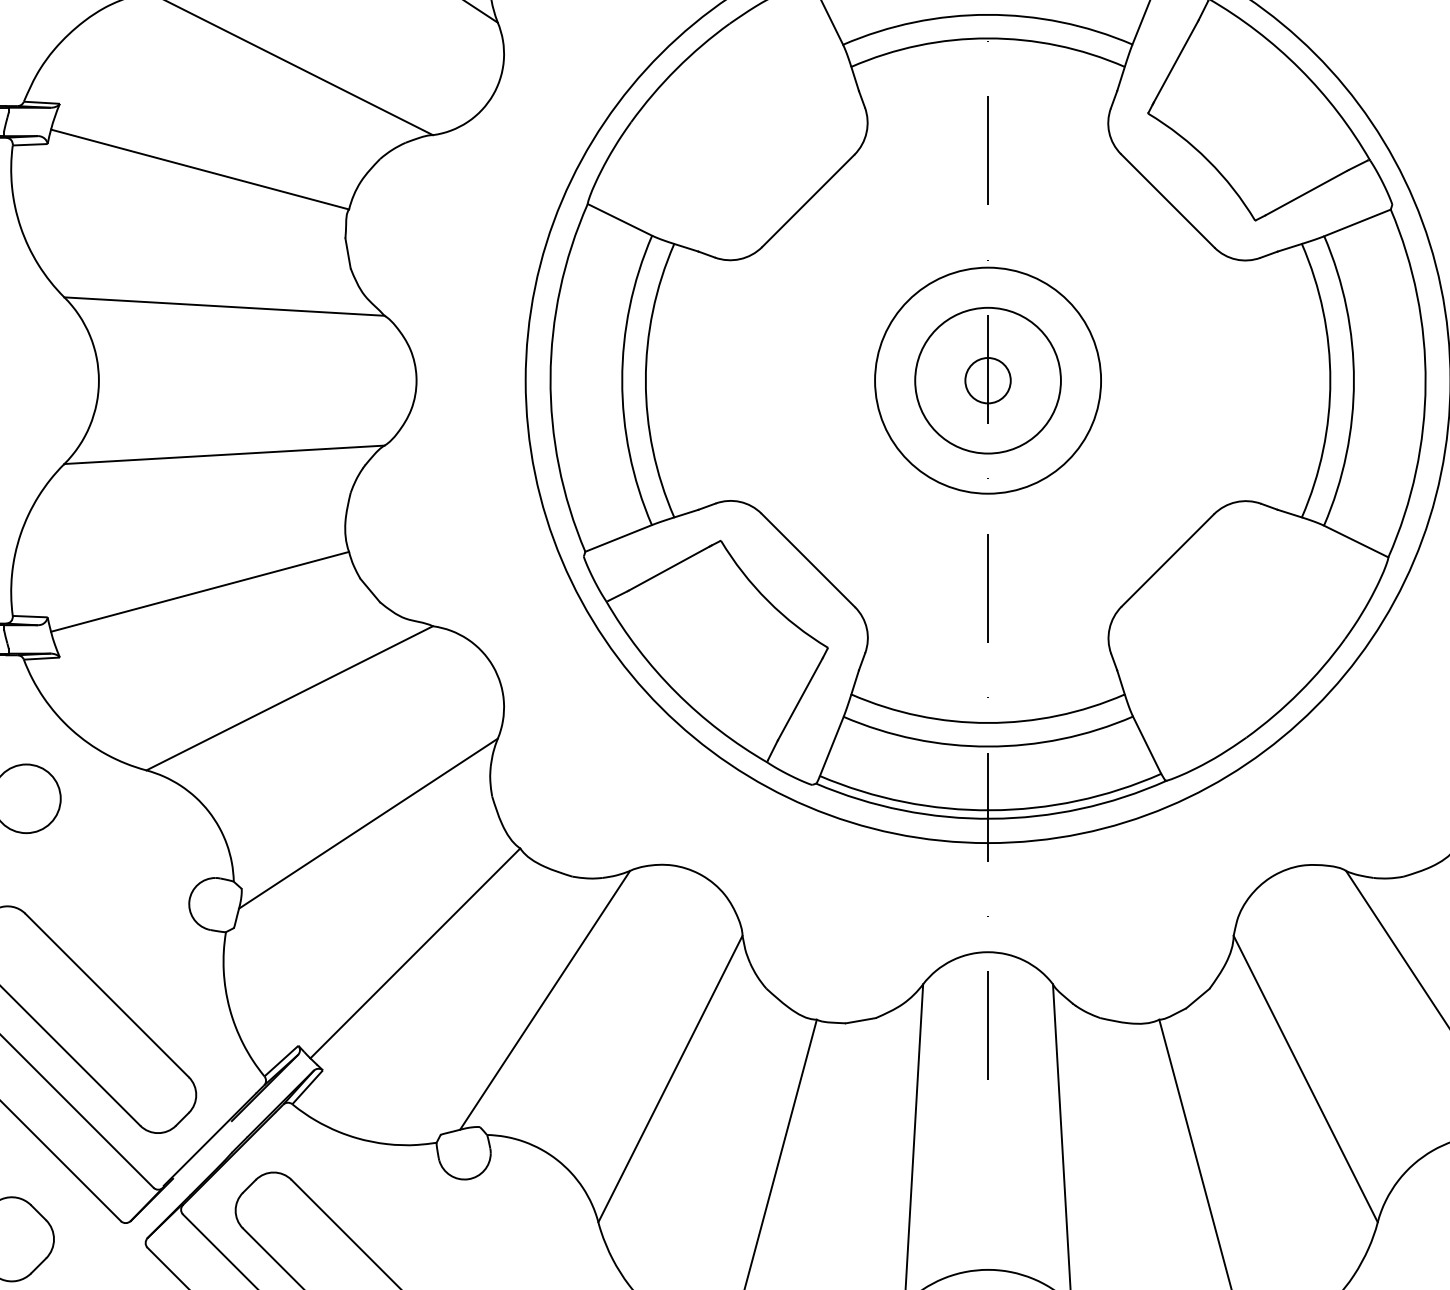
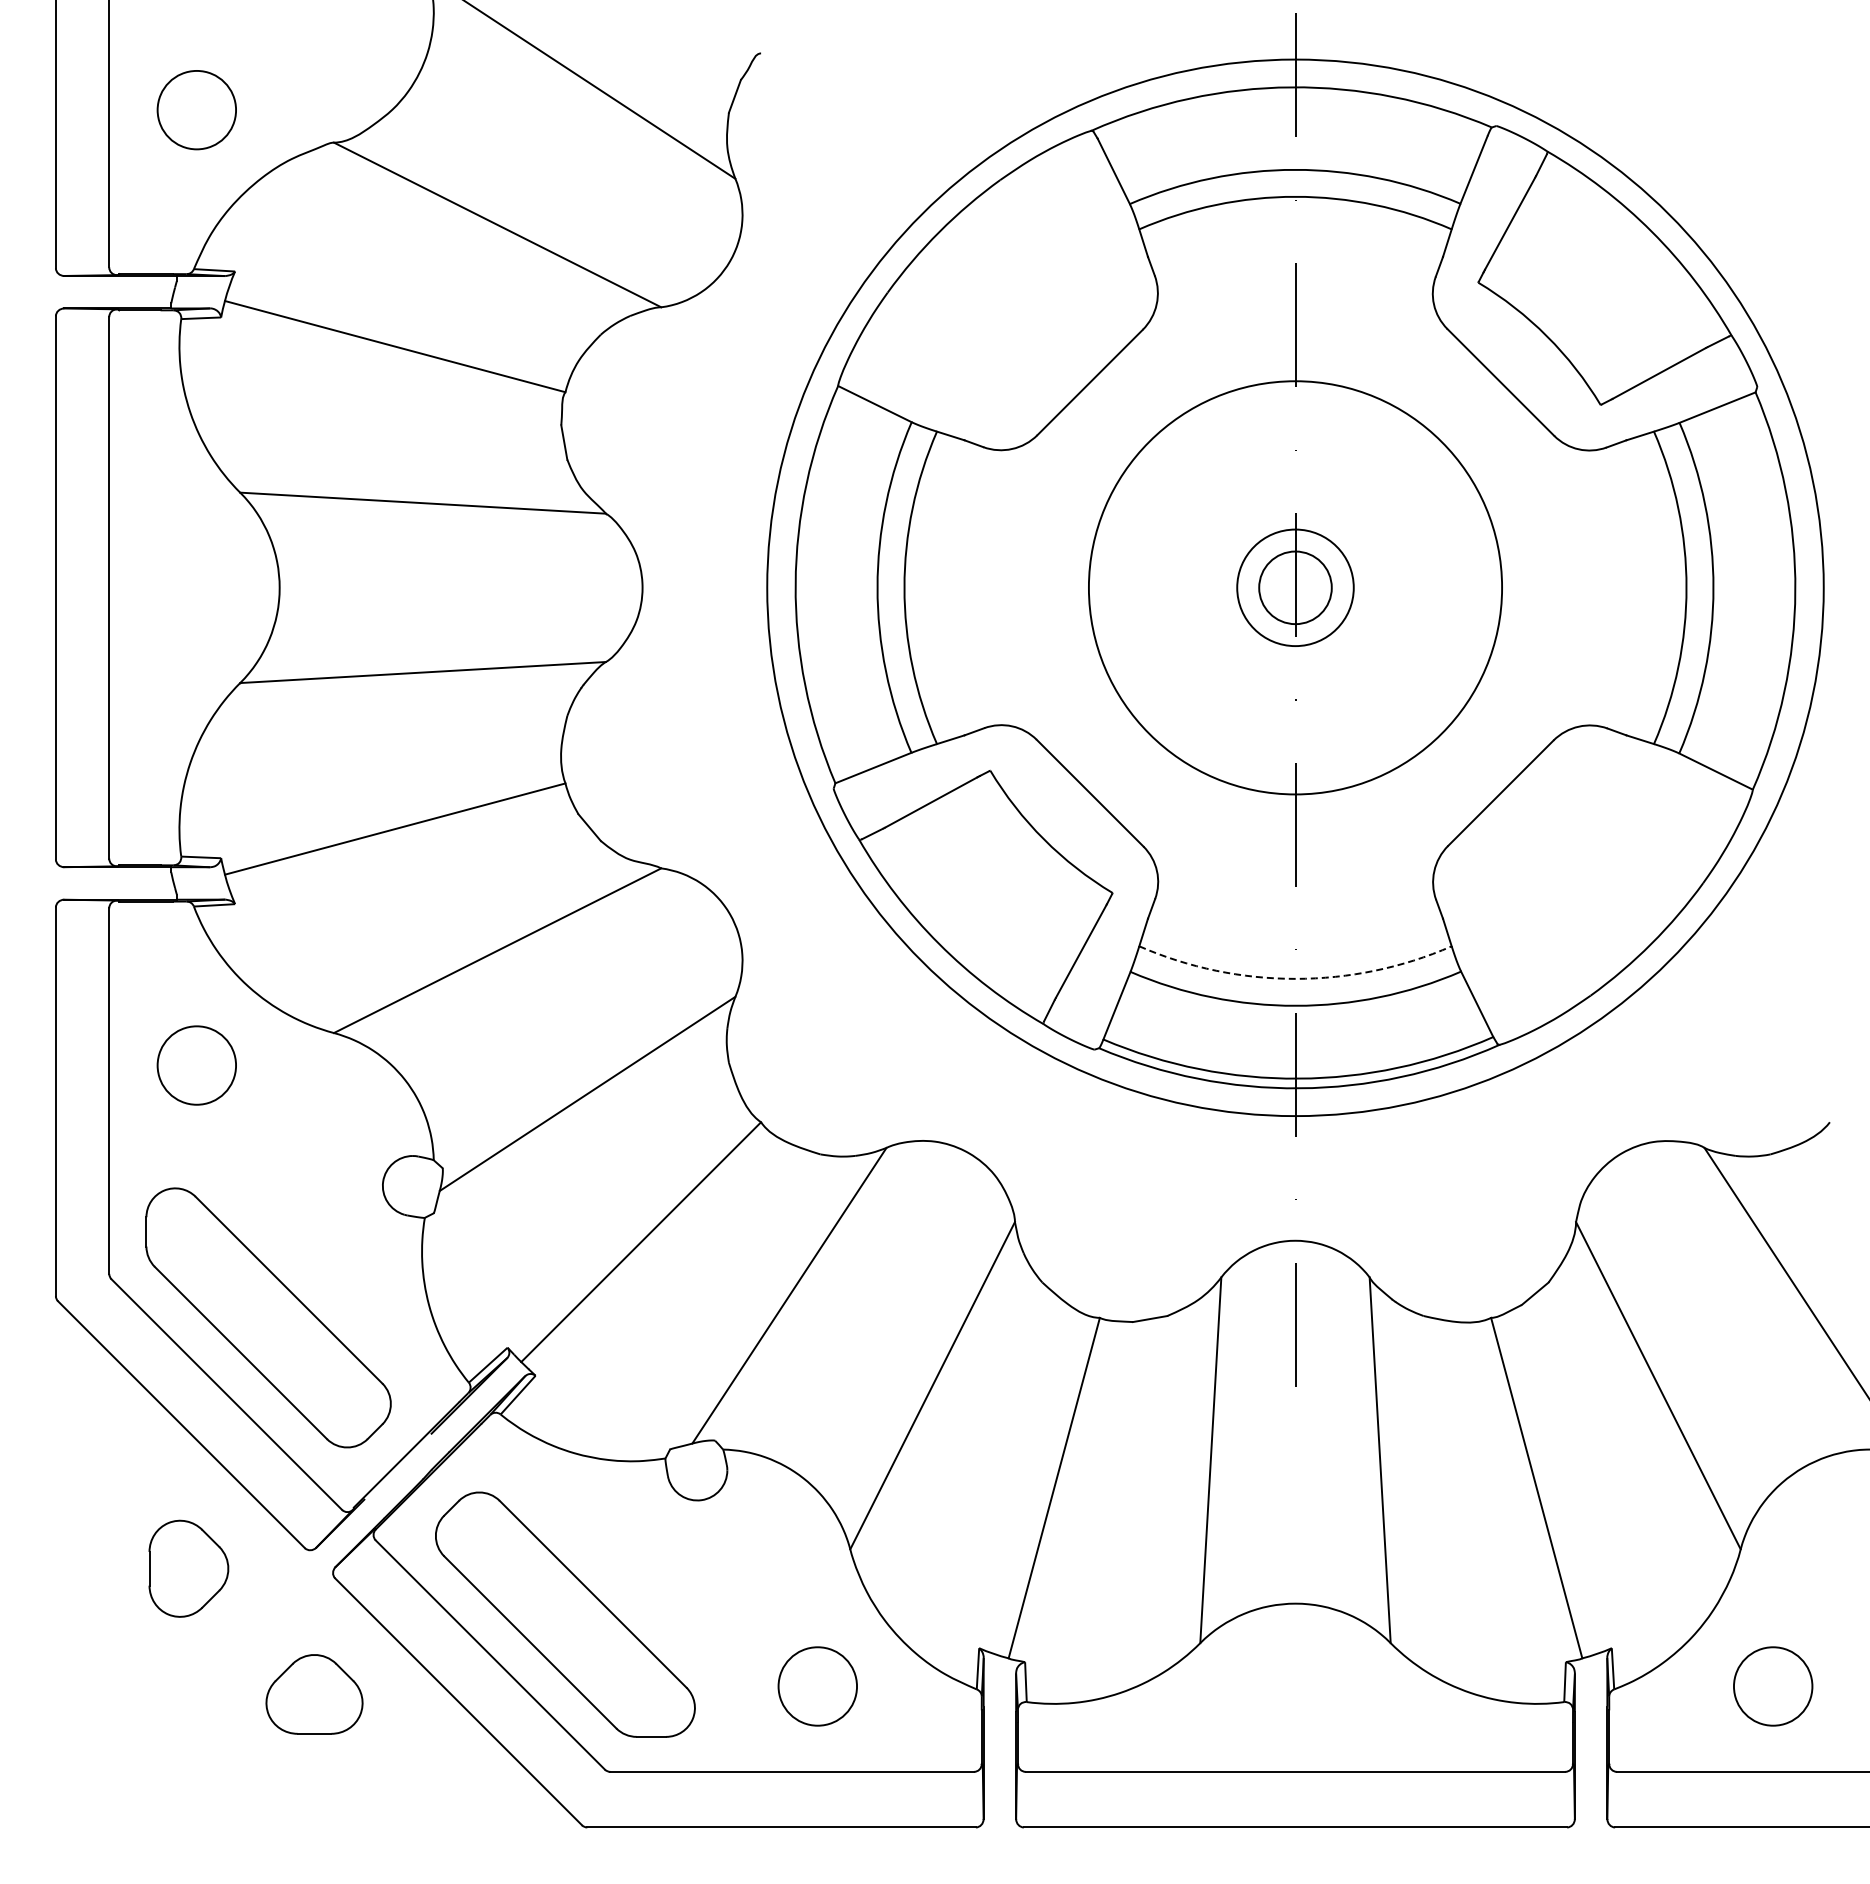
circle: (988, 380) -> (1295, 587), size x0.7
circle: (988, 380) -> (1295, 587), size x1.4
circle: (988, 380) -> (1295, 587), size x1.6
arc: (988, 722) -> (1295, 978), solid -> dashed

